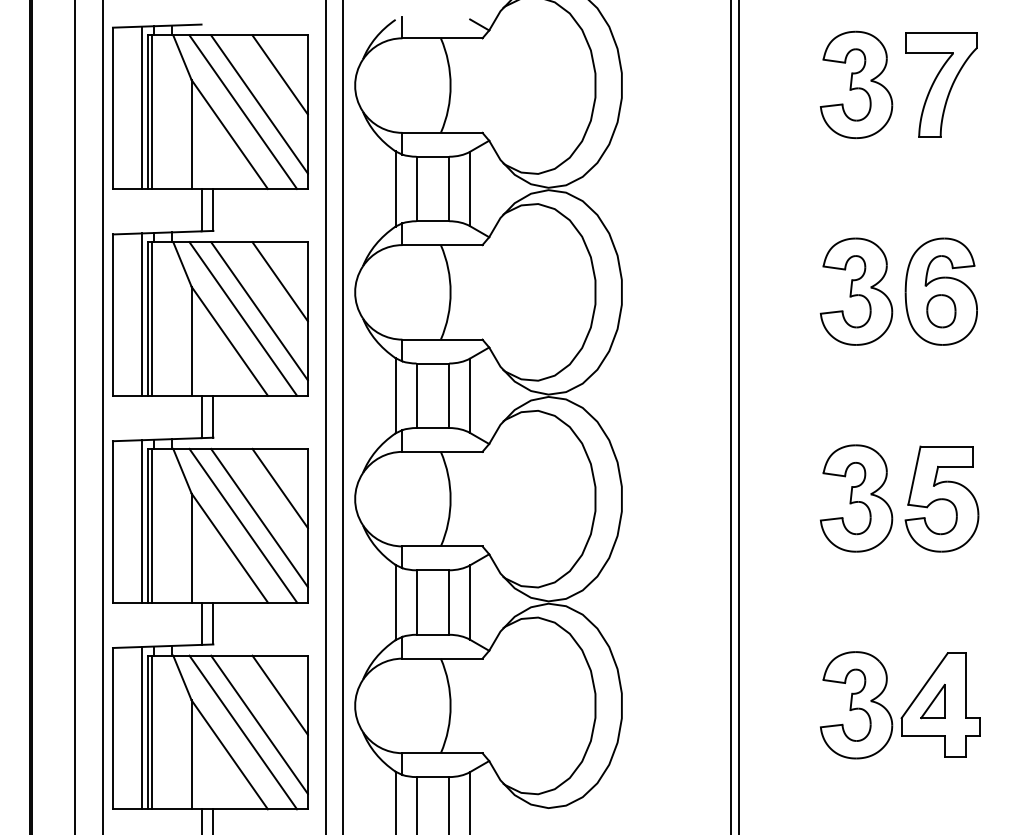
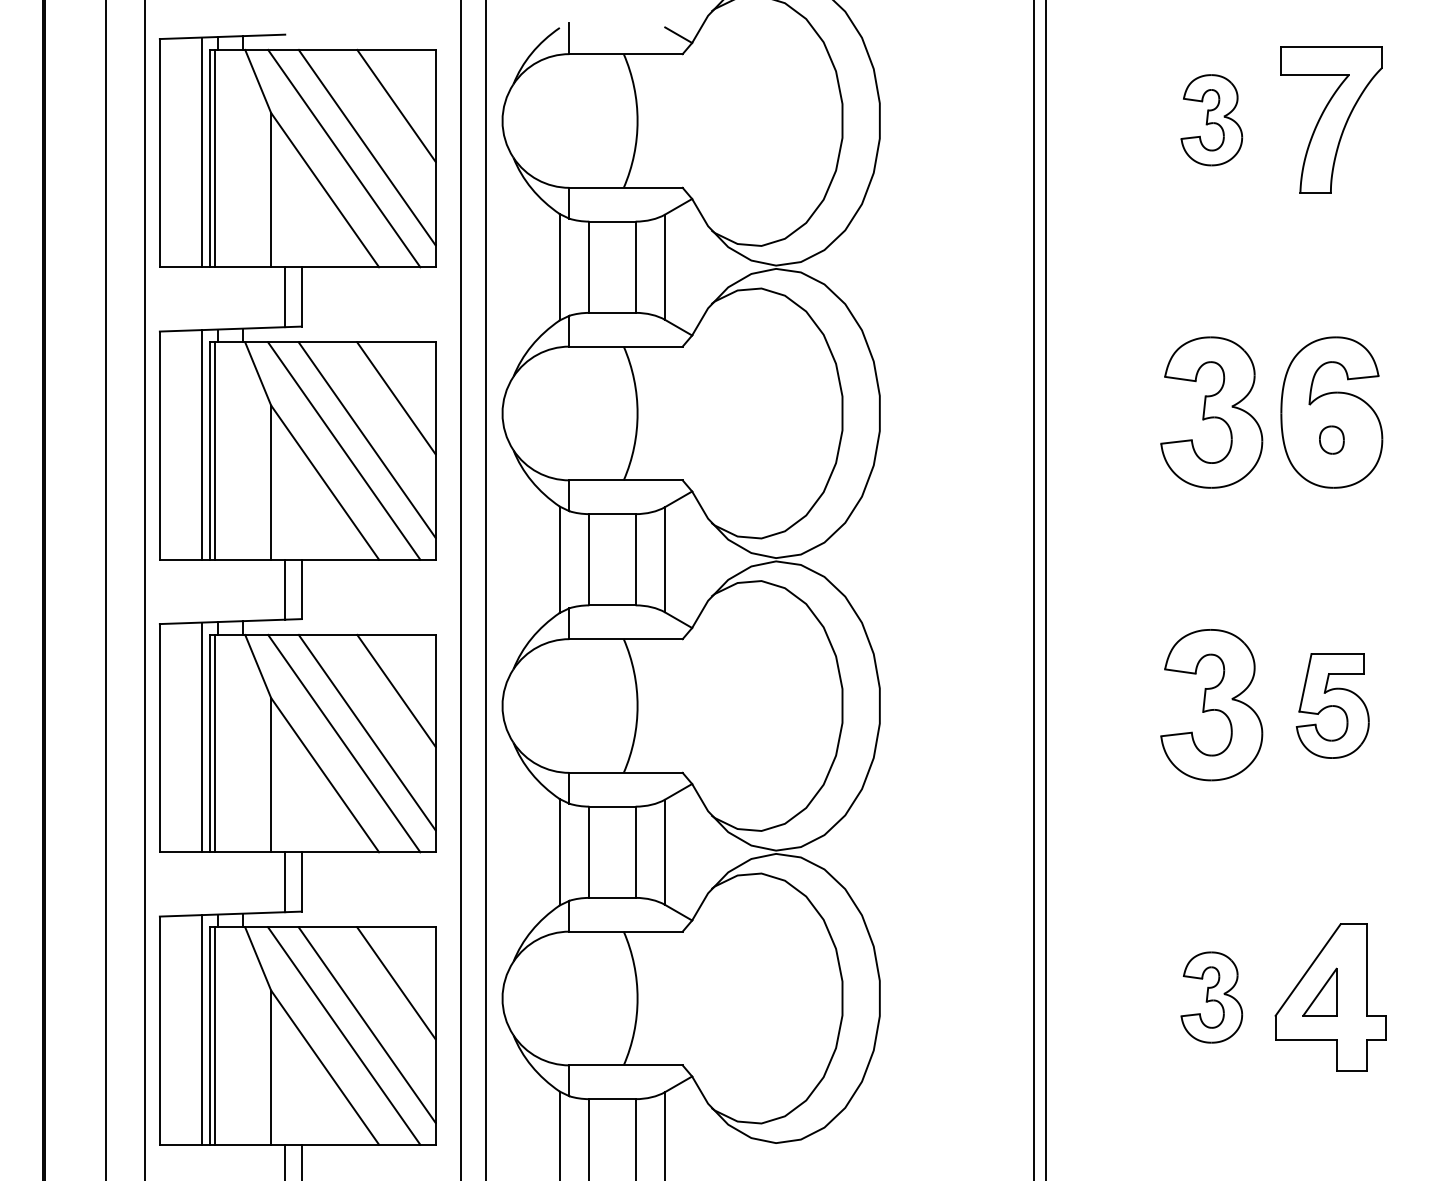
part: (856, 85) -> (1211, 120), size x0.6
part: (941, 310) -> (1331, 439), size x0.6
part: (941, 498) -> (1332, 705), size x0.7
part: (856, 705) -> (1211, 997), size x0.6

